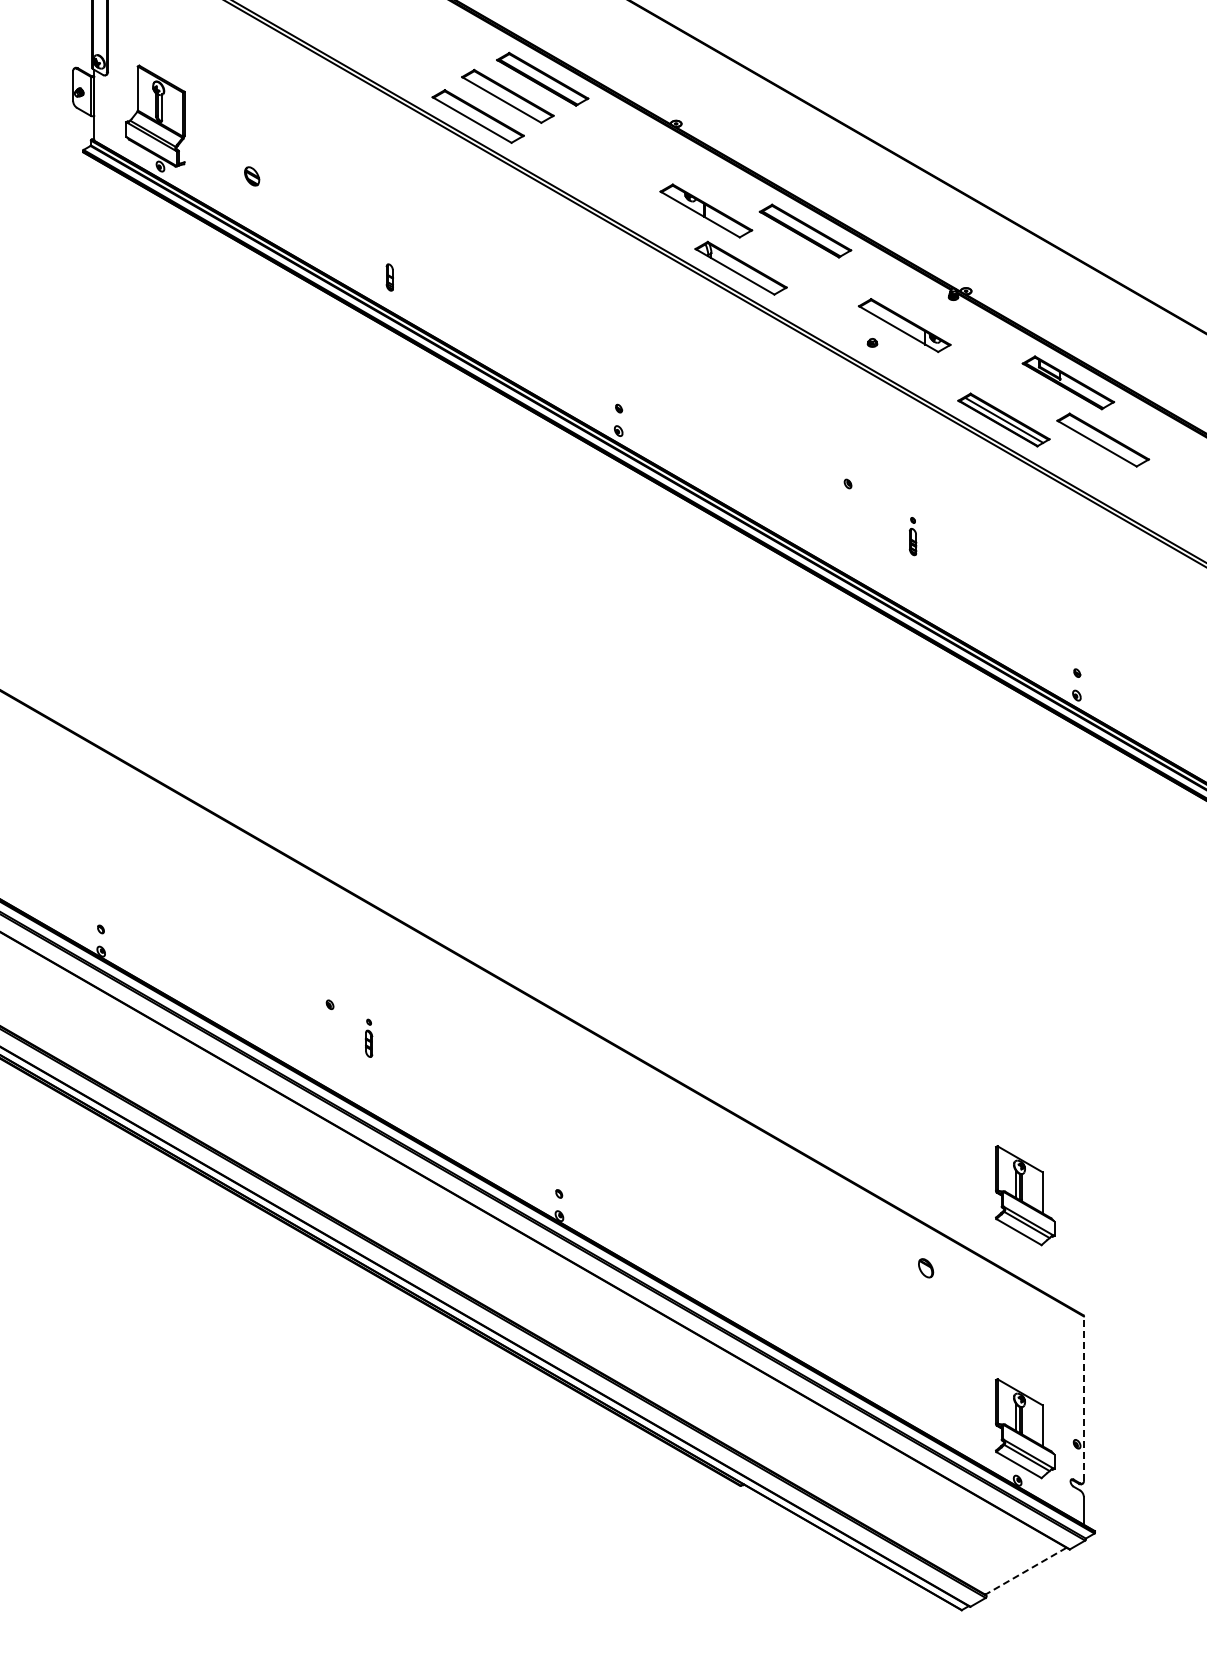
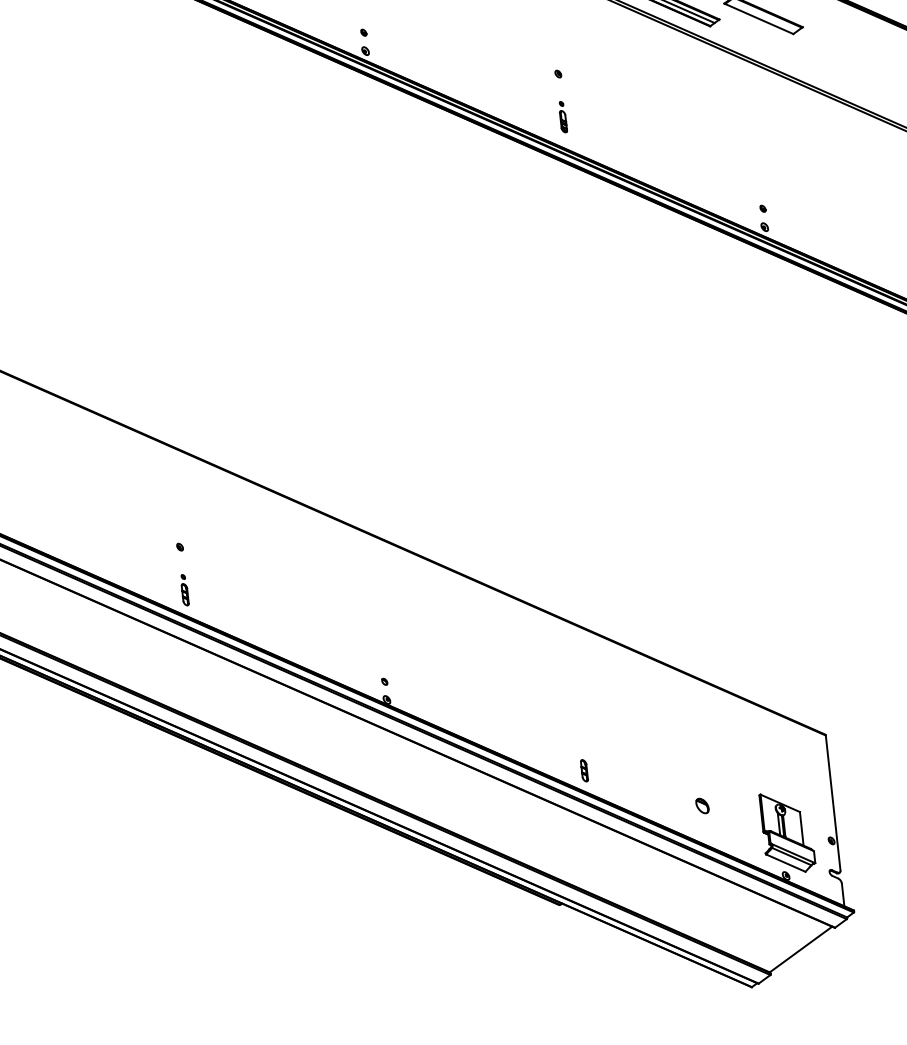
part: (913, 536) -> (563, 117), moved
part: (368, 1037) -> (184, 589), moved
part: (1025, 1195) -> (767, 641), removed
part: (926, 1268) -> (702, 806), moved
part: (788, 1327) -> (584, 770), added
line: (1083, 1398) -> (832, 802), dashed -> solid
line: (1025, 1571) -> (800, 949), dashed -> solid

